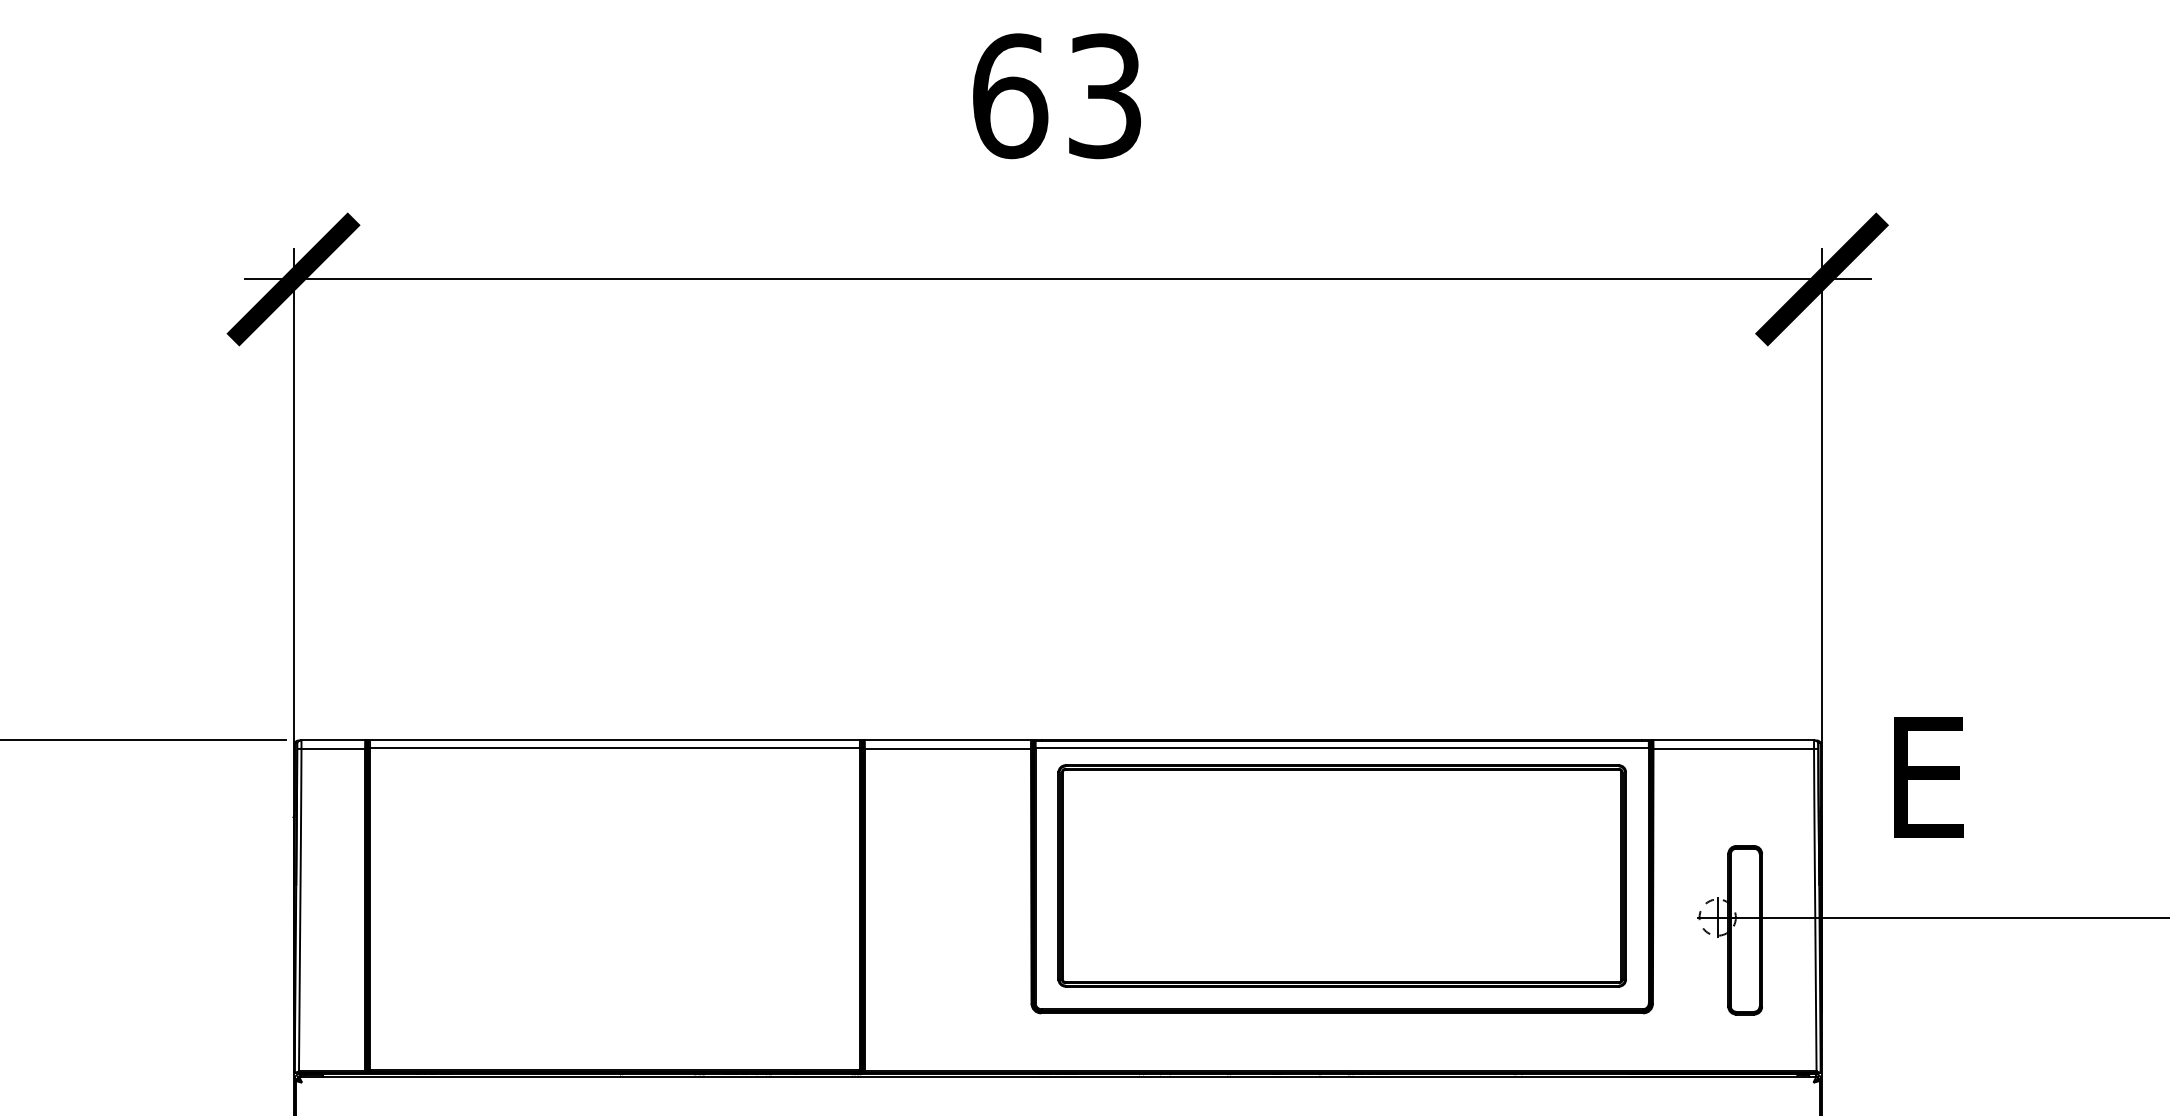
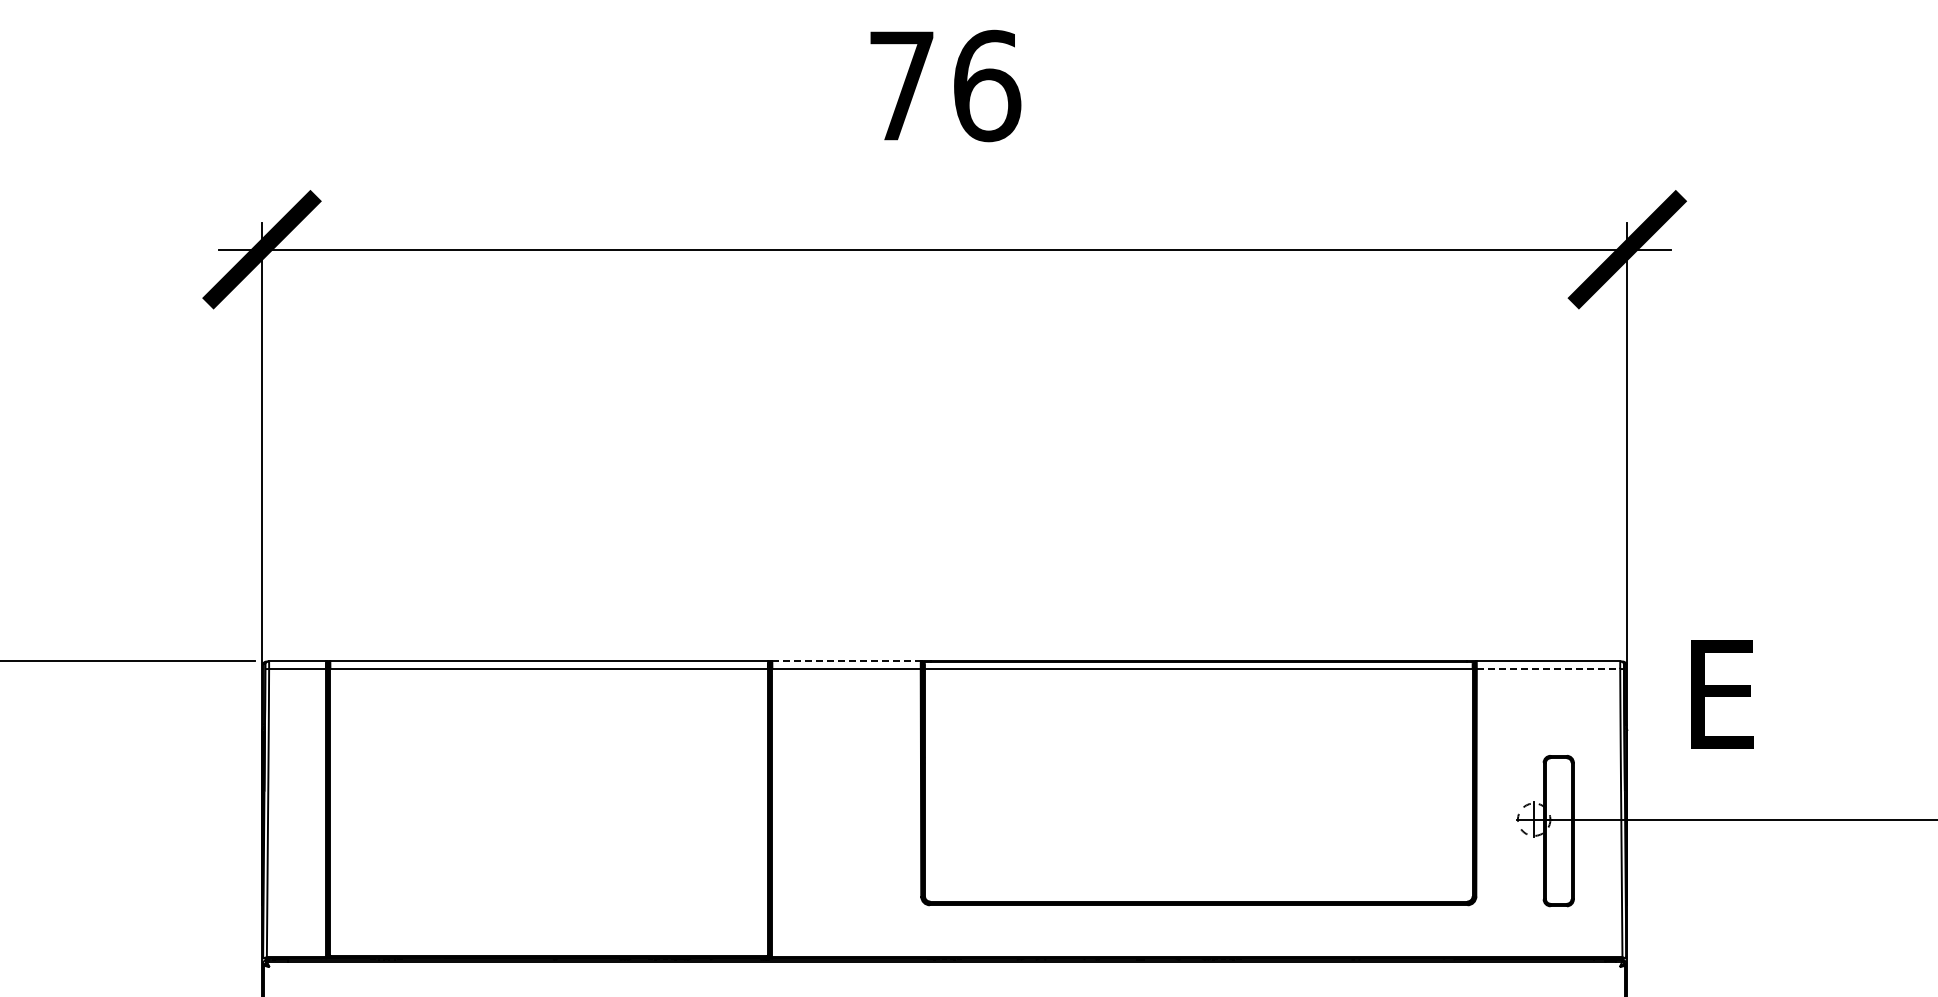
text: (1058, 95) -> (945, 85), 63 -> 76
line: (948, 740) -> (847, 661), solid -> dashed
line: (1733, 749) -> (1548, 669), solid -> dashed
part: (1341, 875) -> (1198, 782), removed

